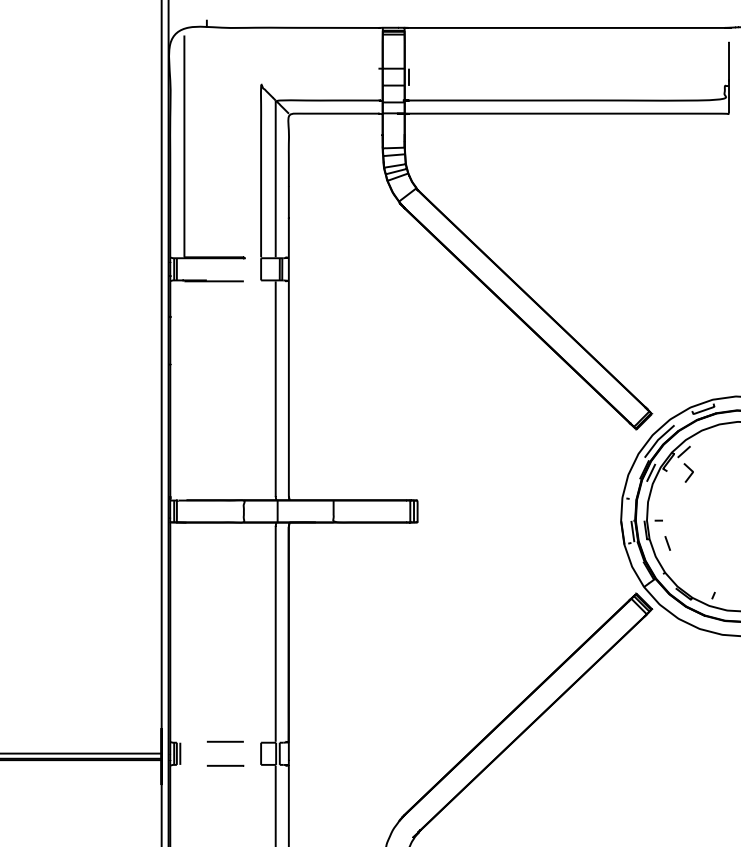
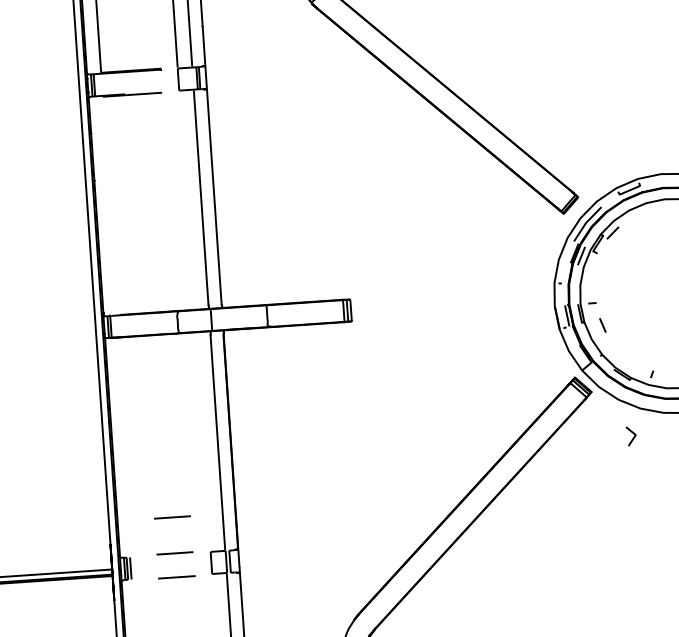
curve: (690, 473) -> (633, 436), moved
line: (225, 705) -> (172, 517), added

